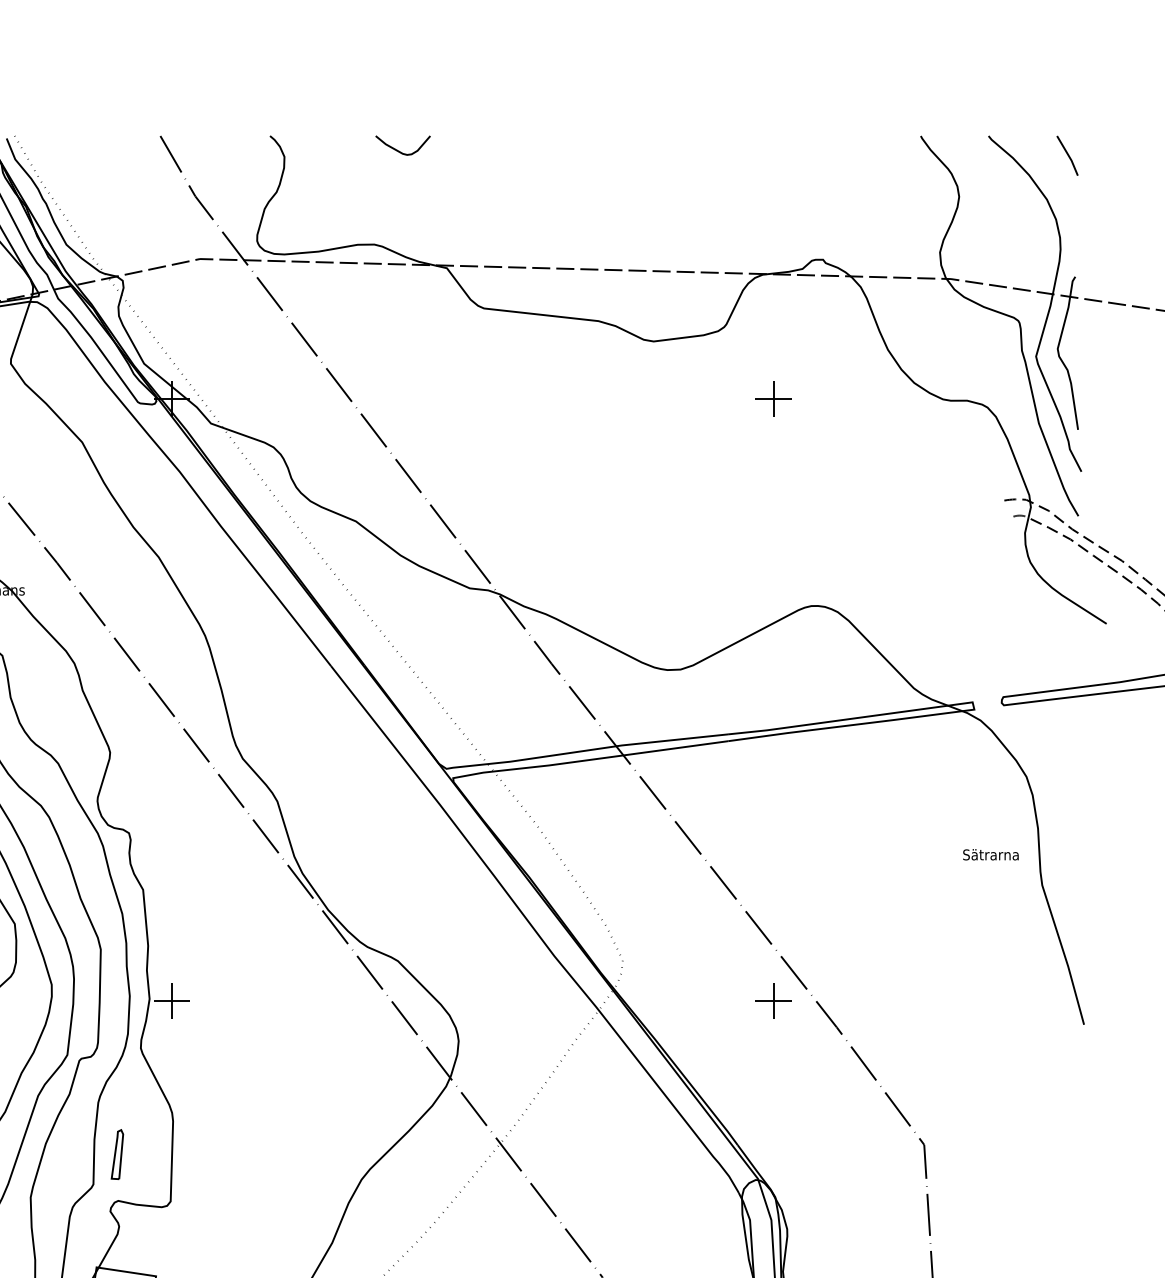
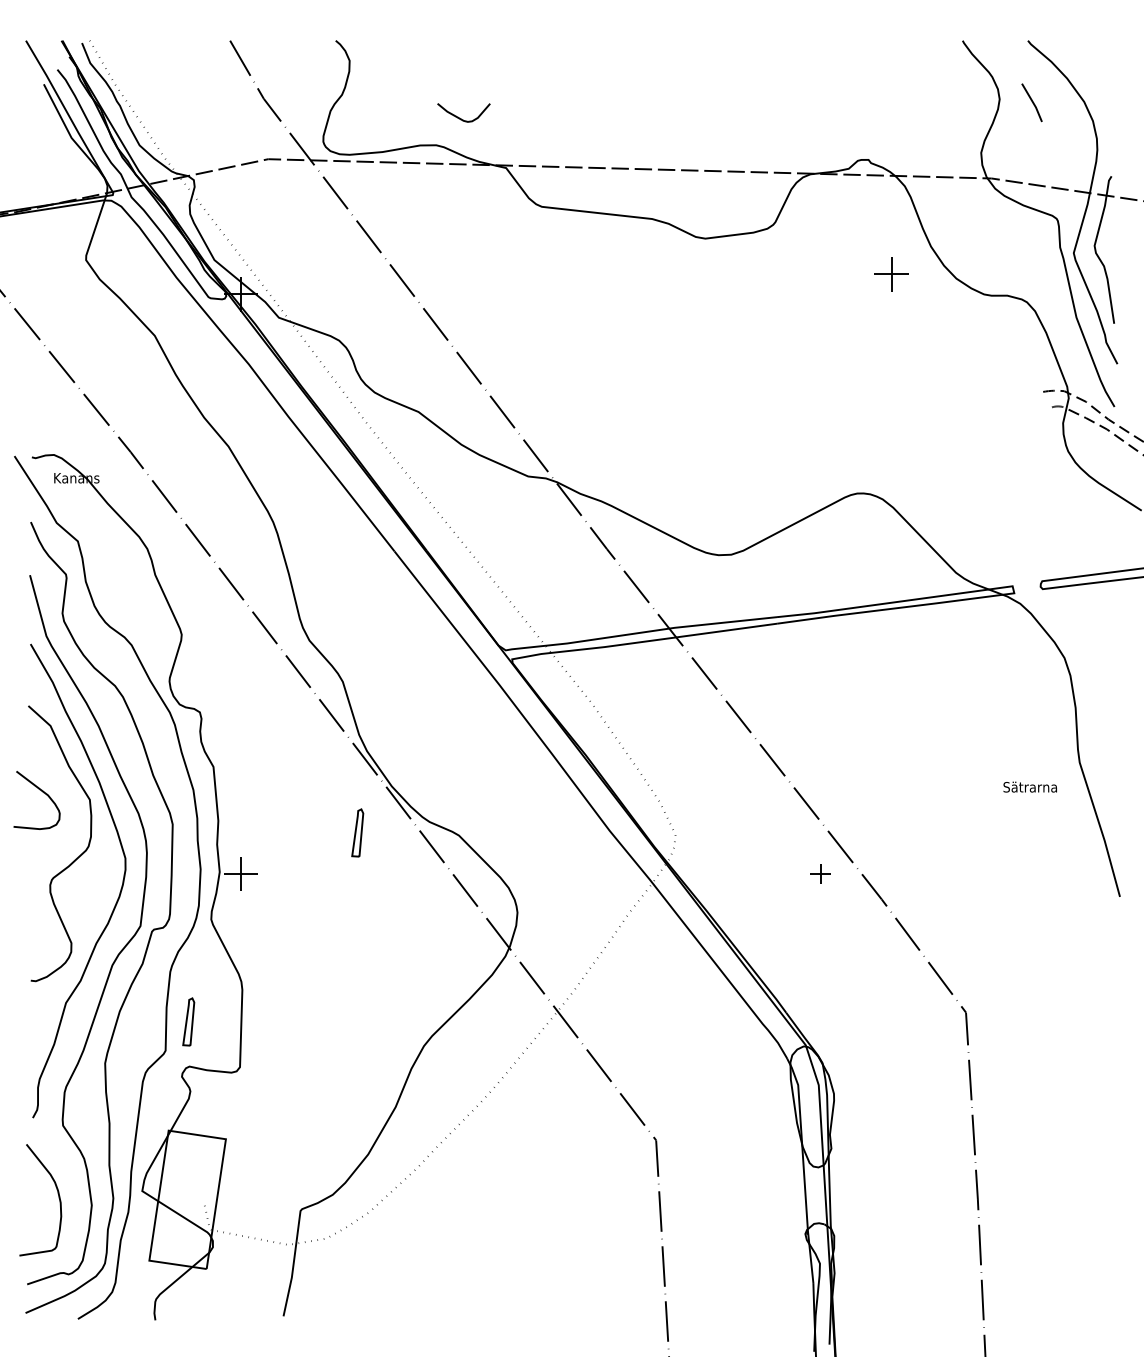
curve: (400, 151) -> (461, 118), moved
line: (1066, 154) -> (1031, 101), moved
part: (773, 399) -> (891, 274), moved
text: (990, 854) -> (1029, 786), moved
part: (292, 957) -> (357, 832), added
part: (773, 1000) -> (820, 873), size x0.6

